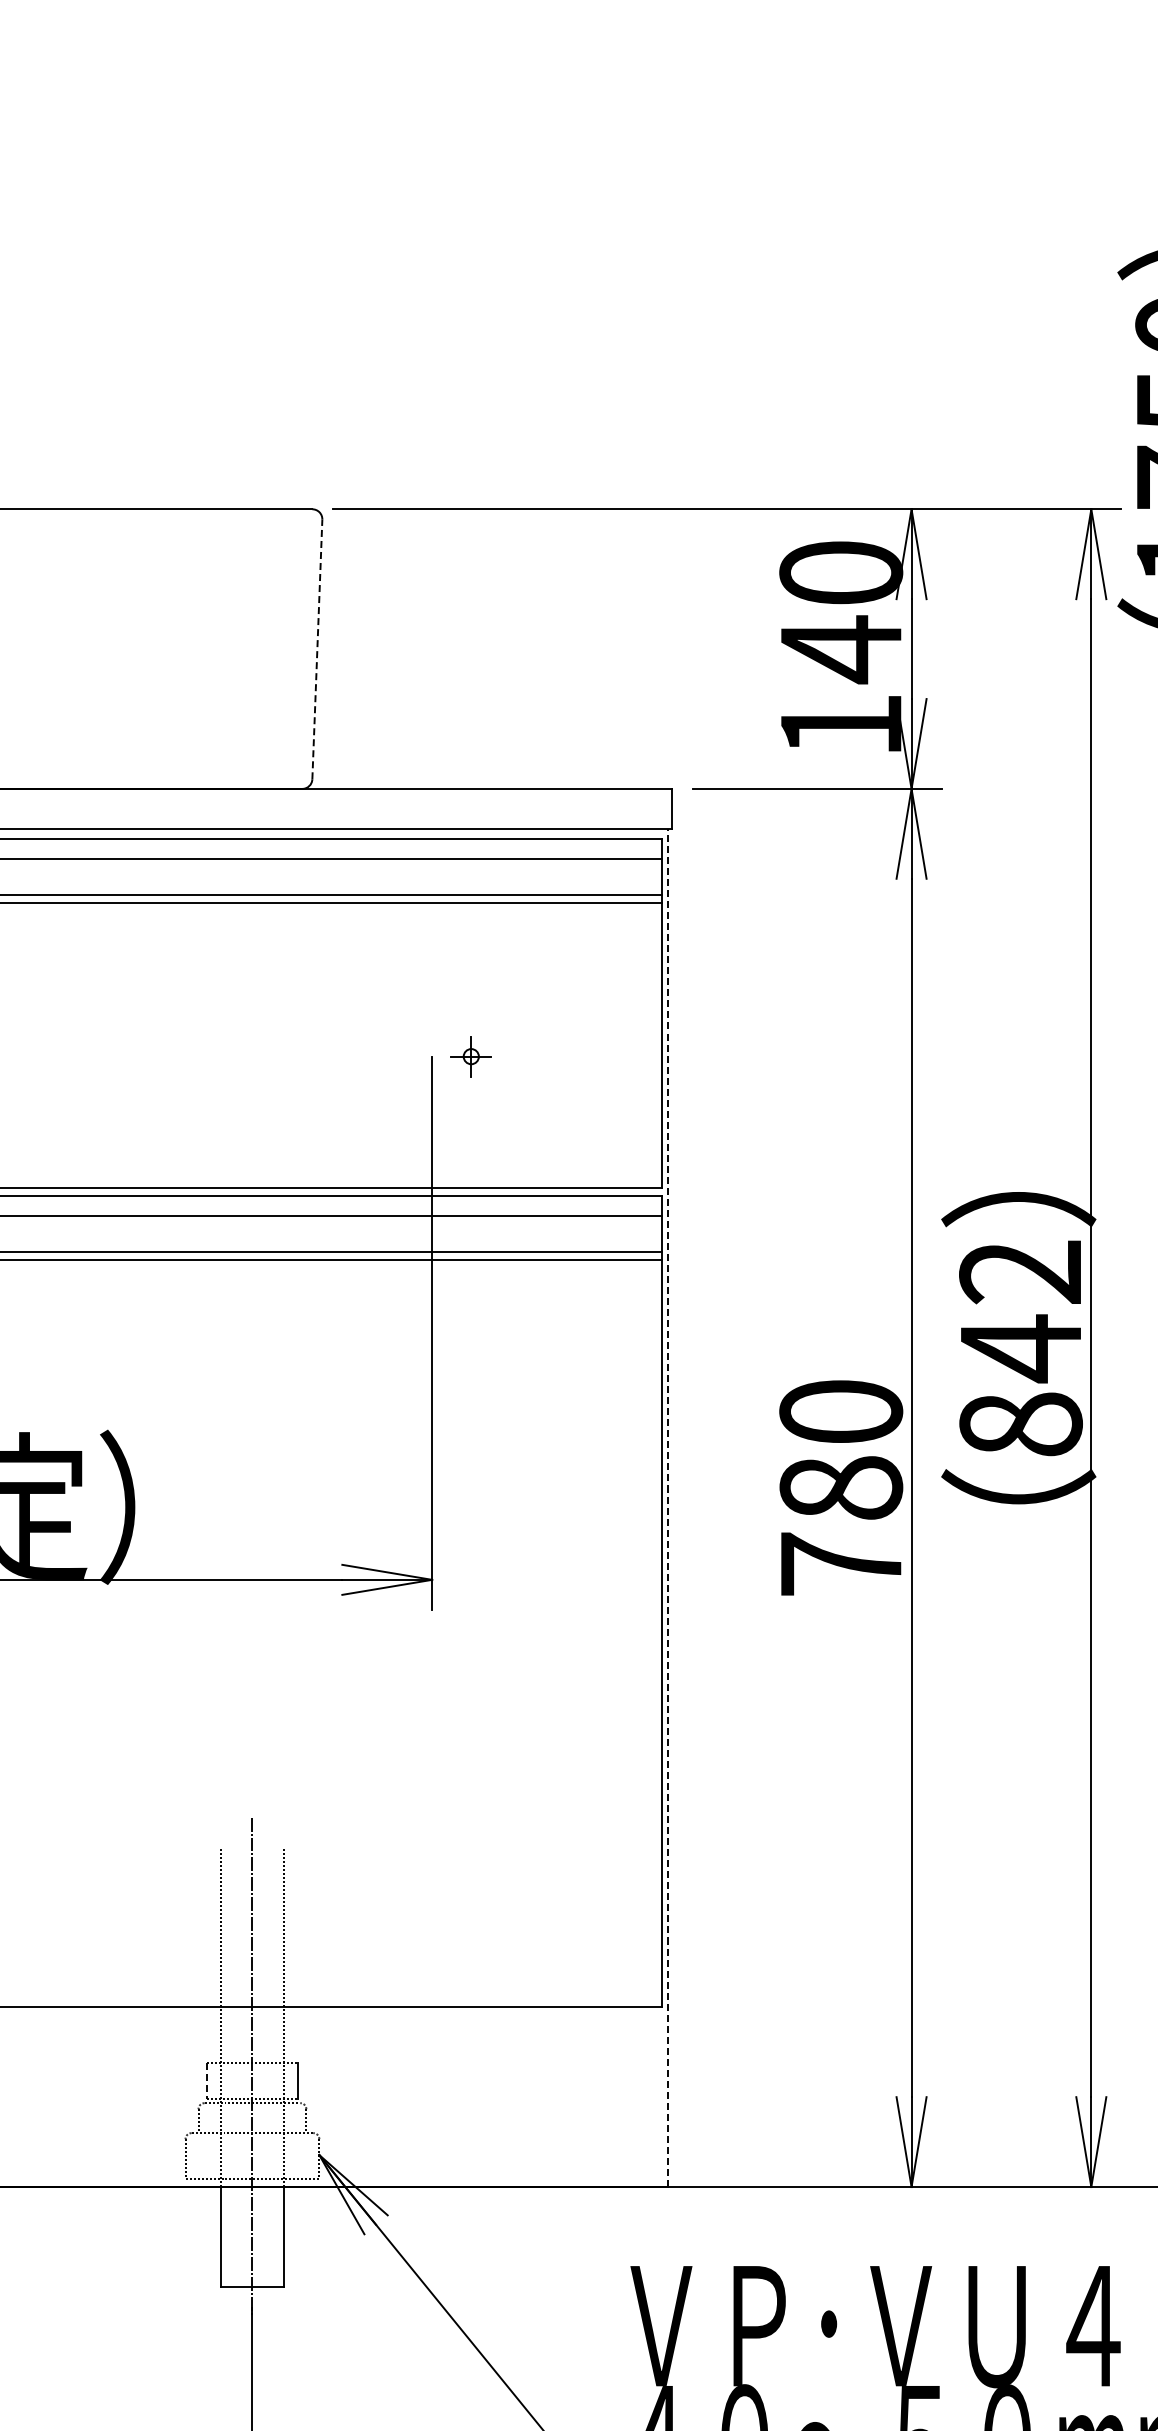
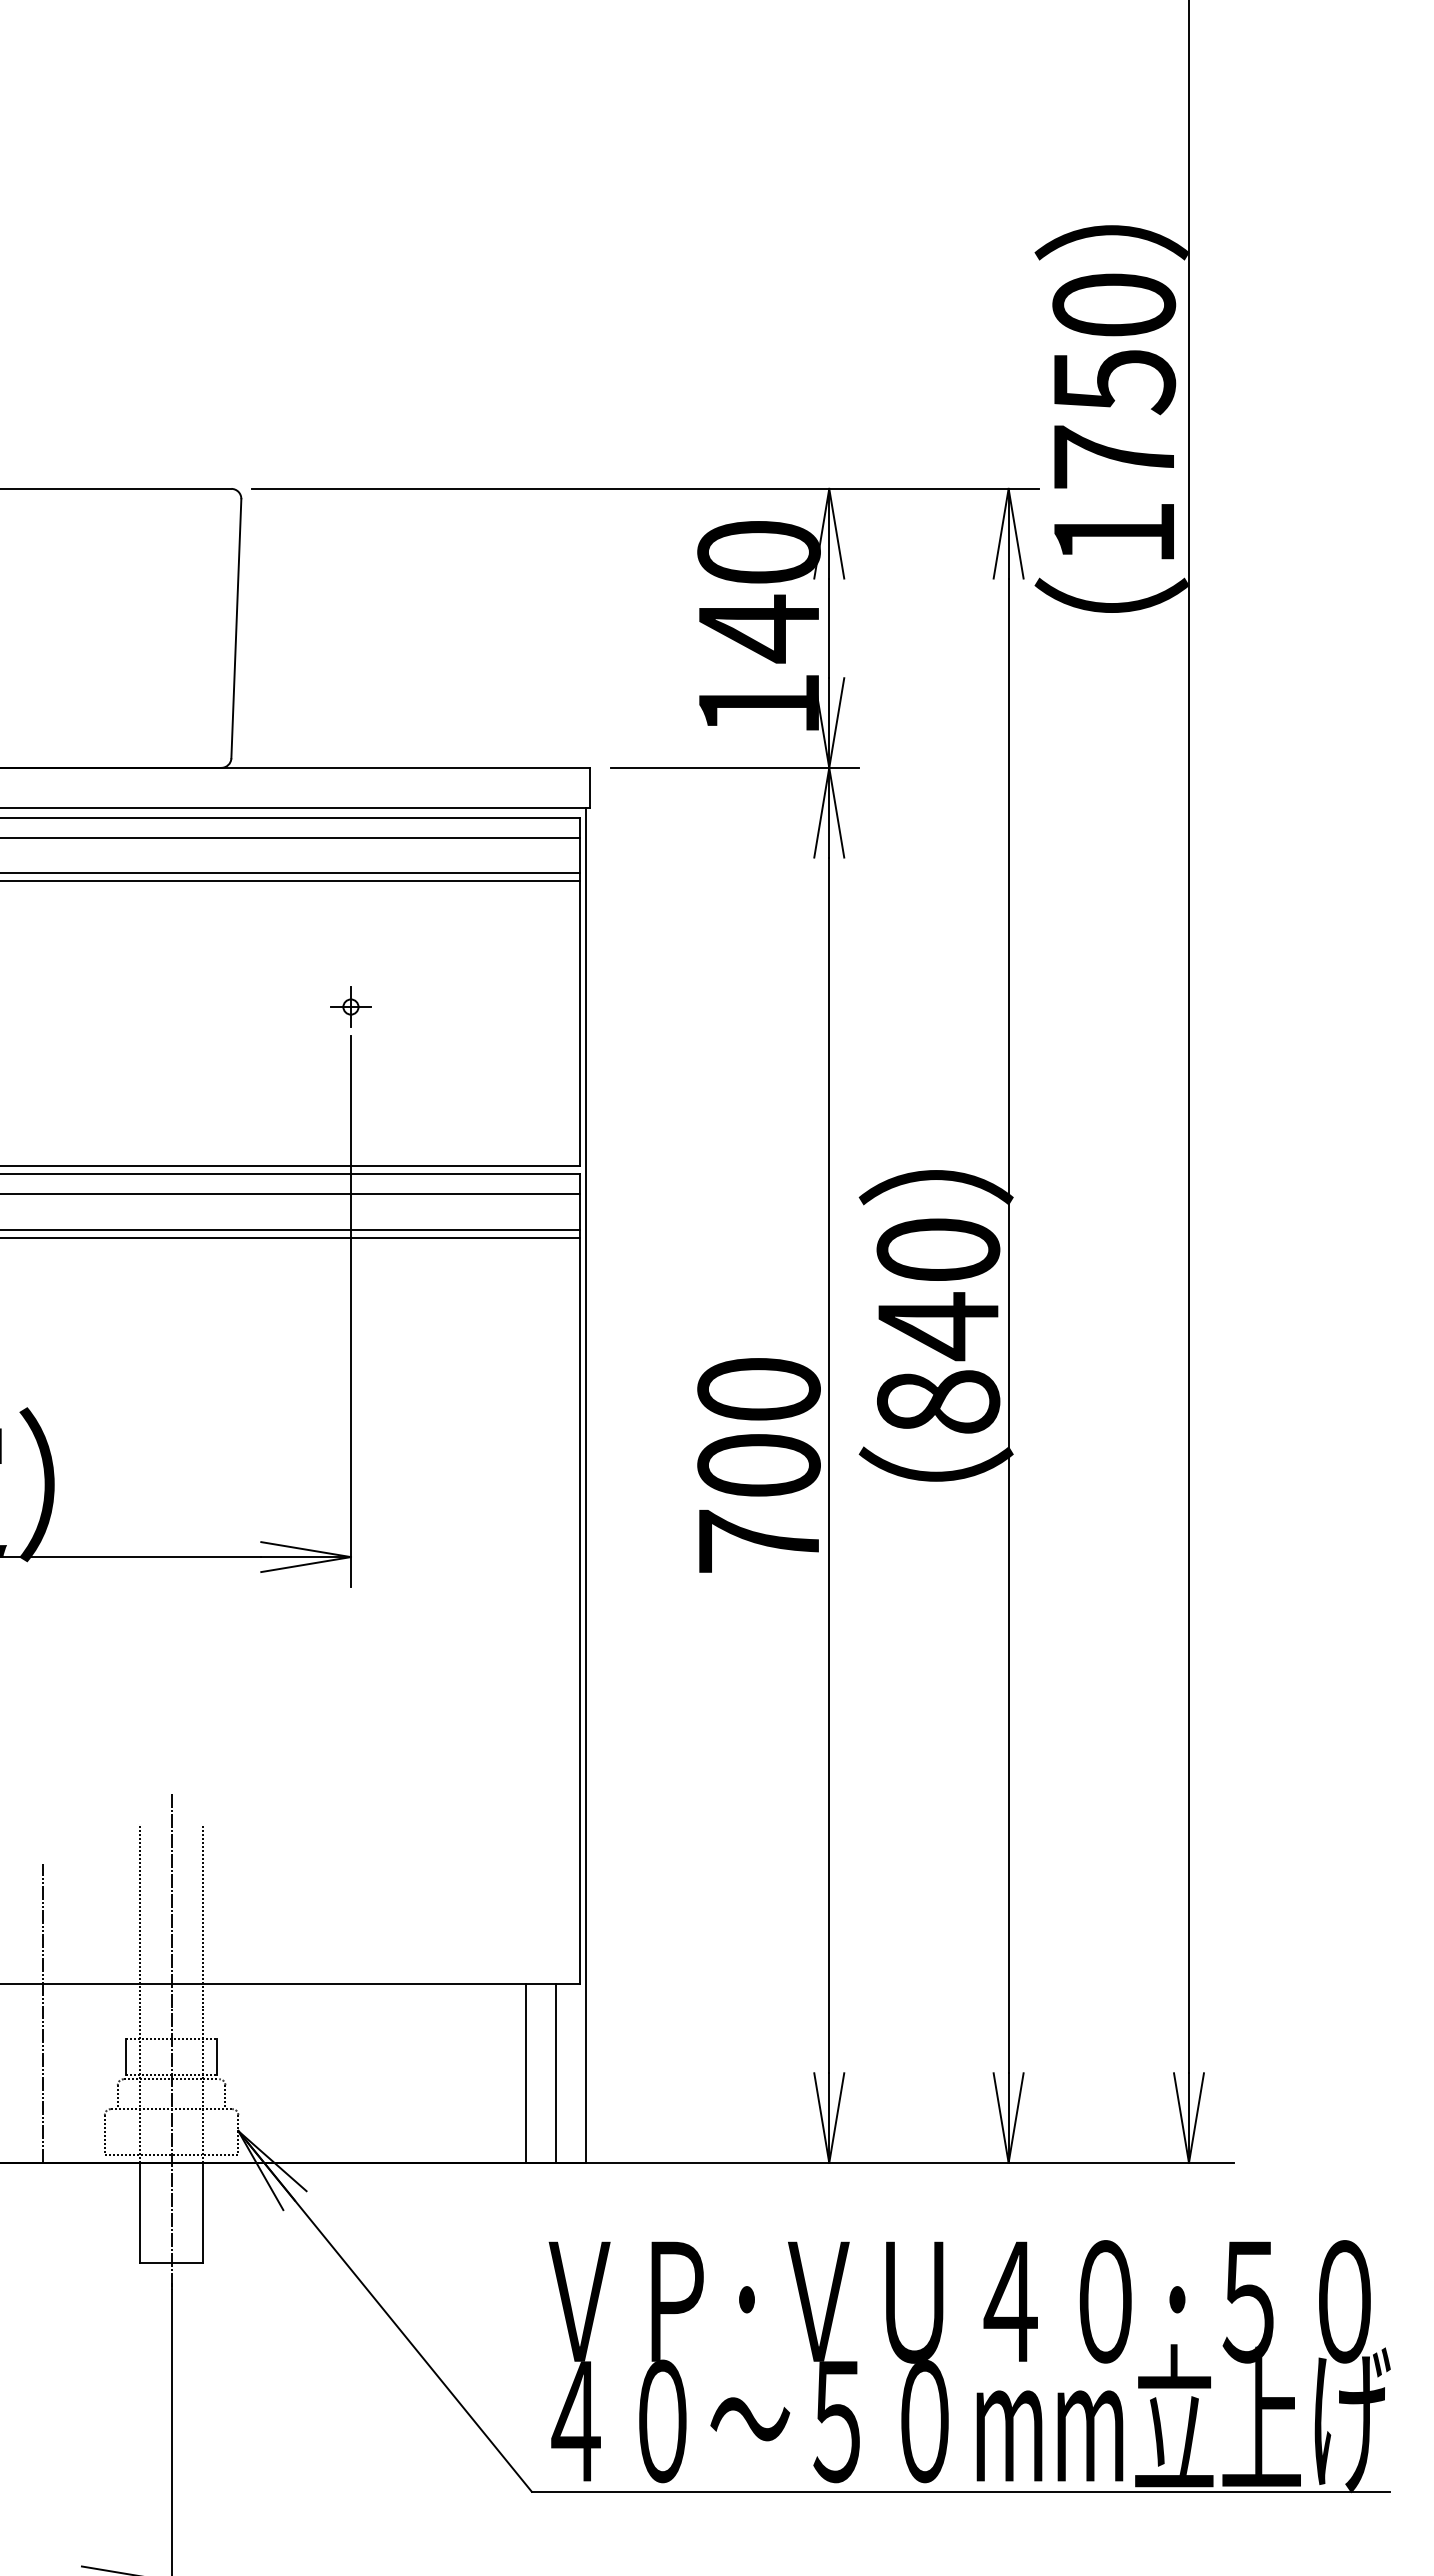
line: (317, 649) -> (236, 628), dashed -> solid
part: (470, 1056) -> (350, 1006), moved
text: (1021, 1272) -> (938, 1250), 842 -> 840
text: (840, 1488) -> (758, 1465), 780 -> 700
line: (668, 1508) -> (586, 1485), dashed -> solid
line: (124, 2037) -> (43, 2013), added
line: (207, 2081) -> (126, 2057), dashed -> solid
line: (608, 2096) -> (526, 2072), added
line: (638, 2096) -> (556, 2072), added

